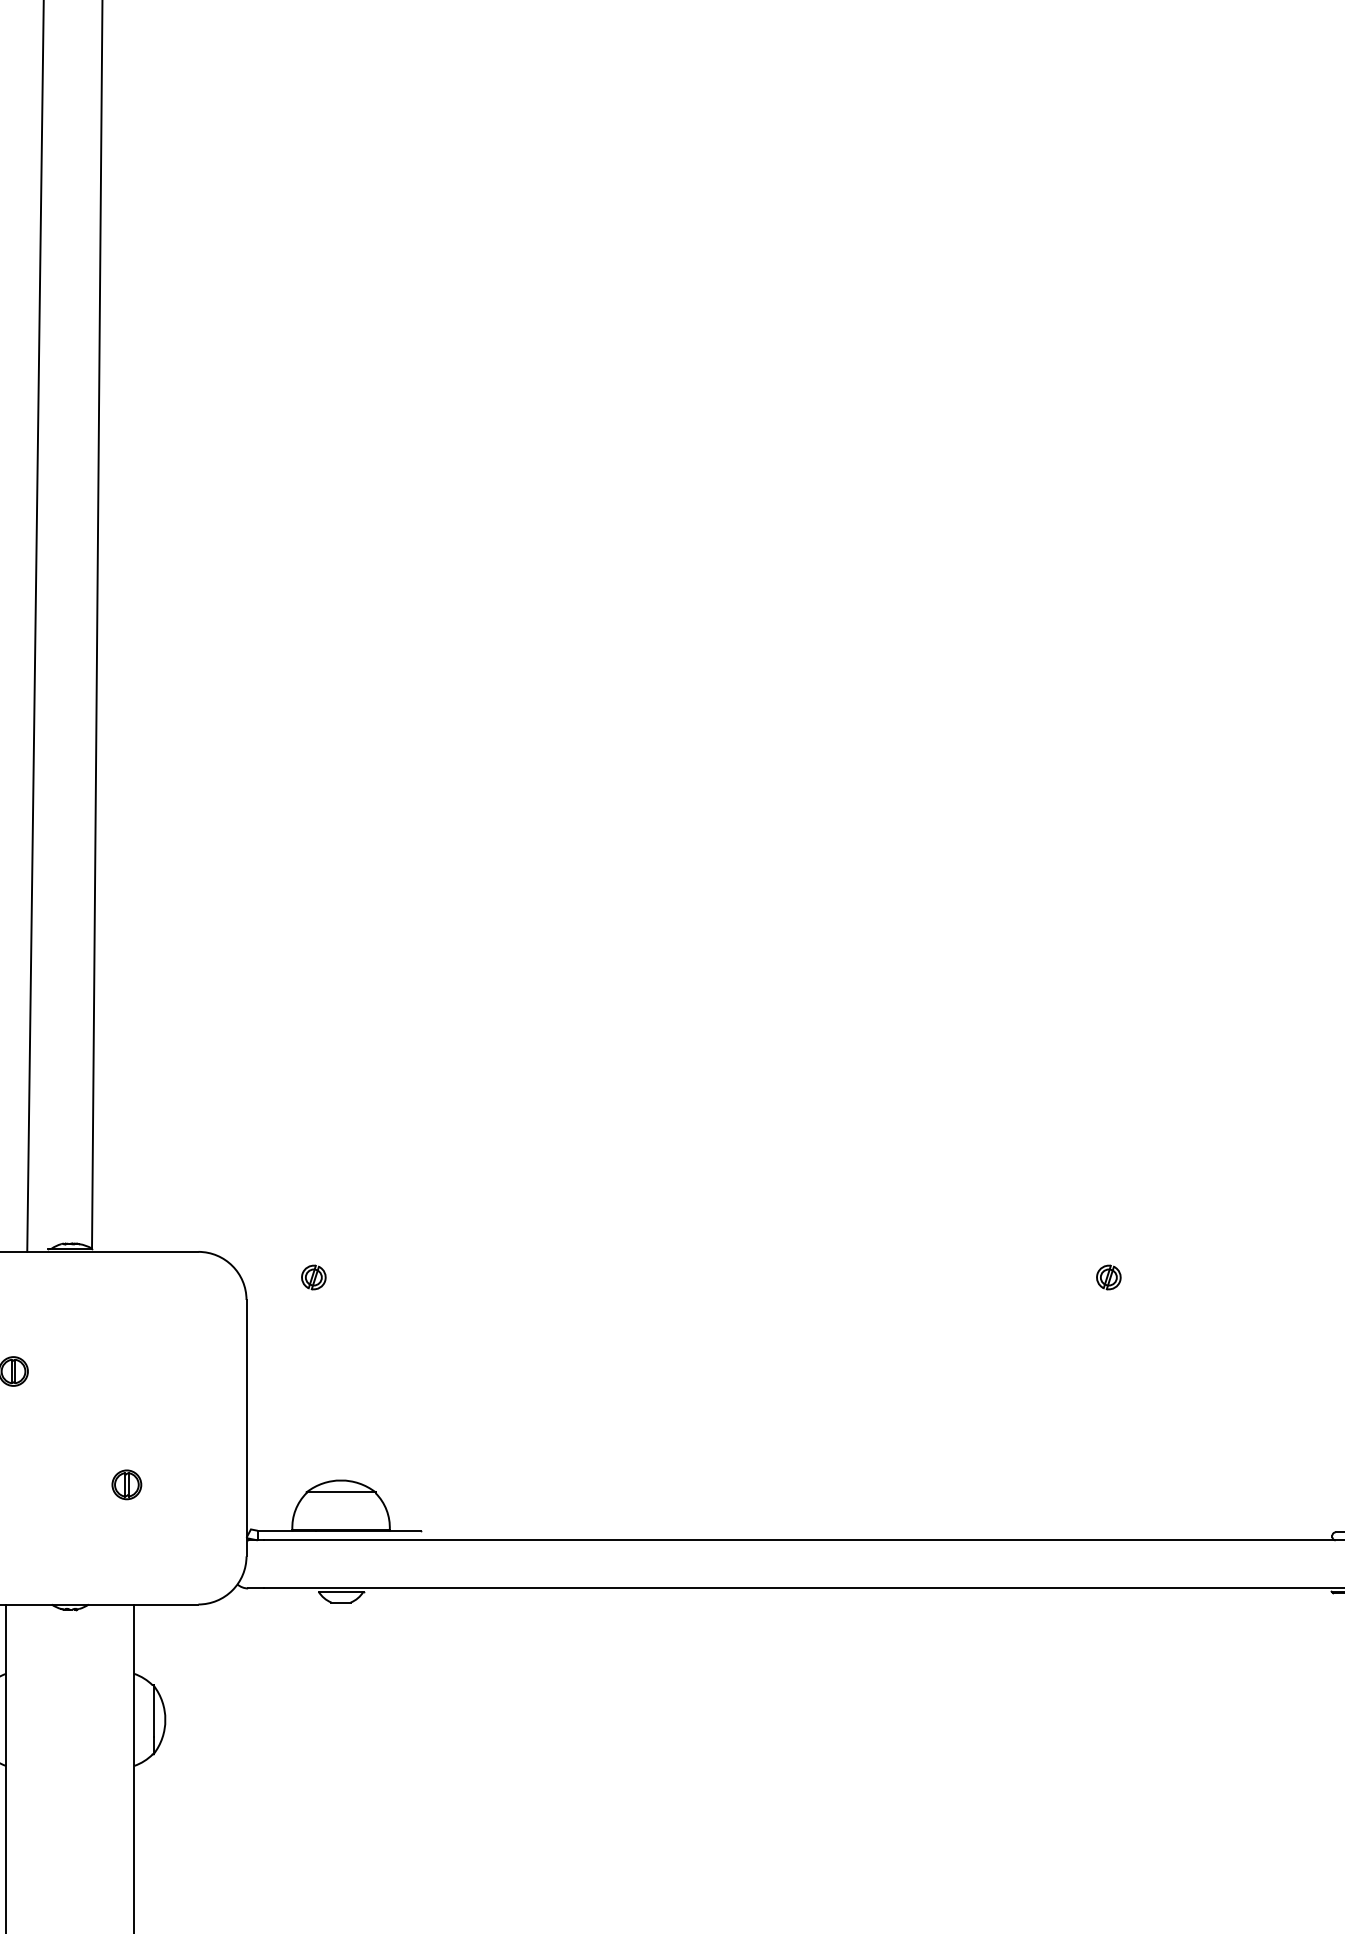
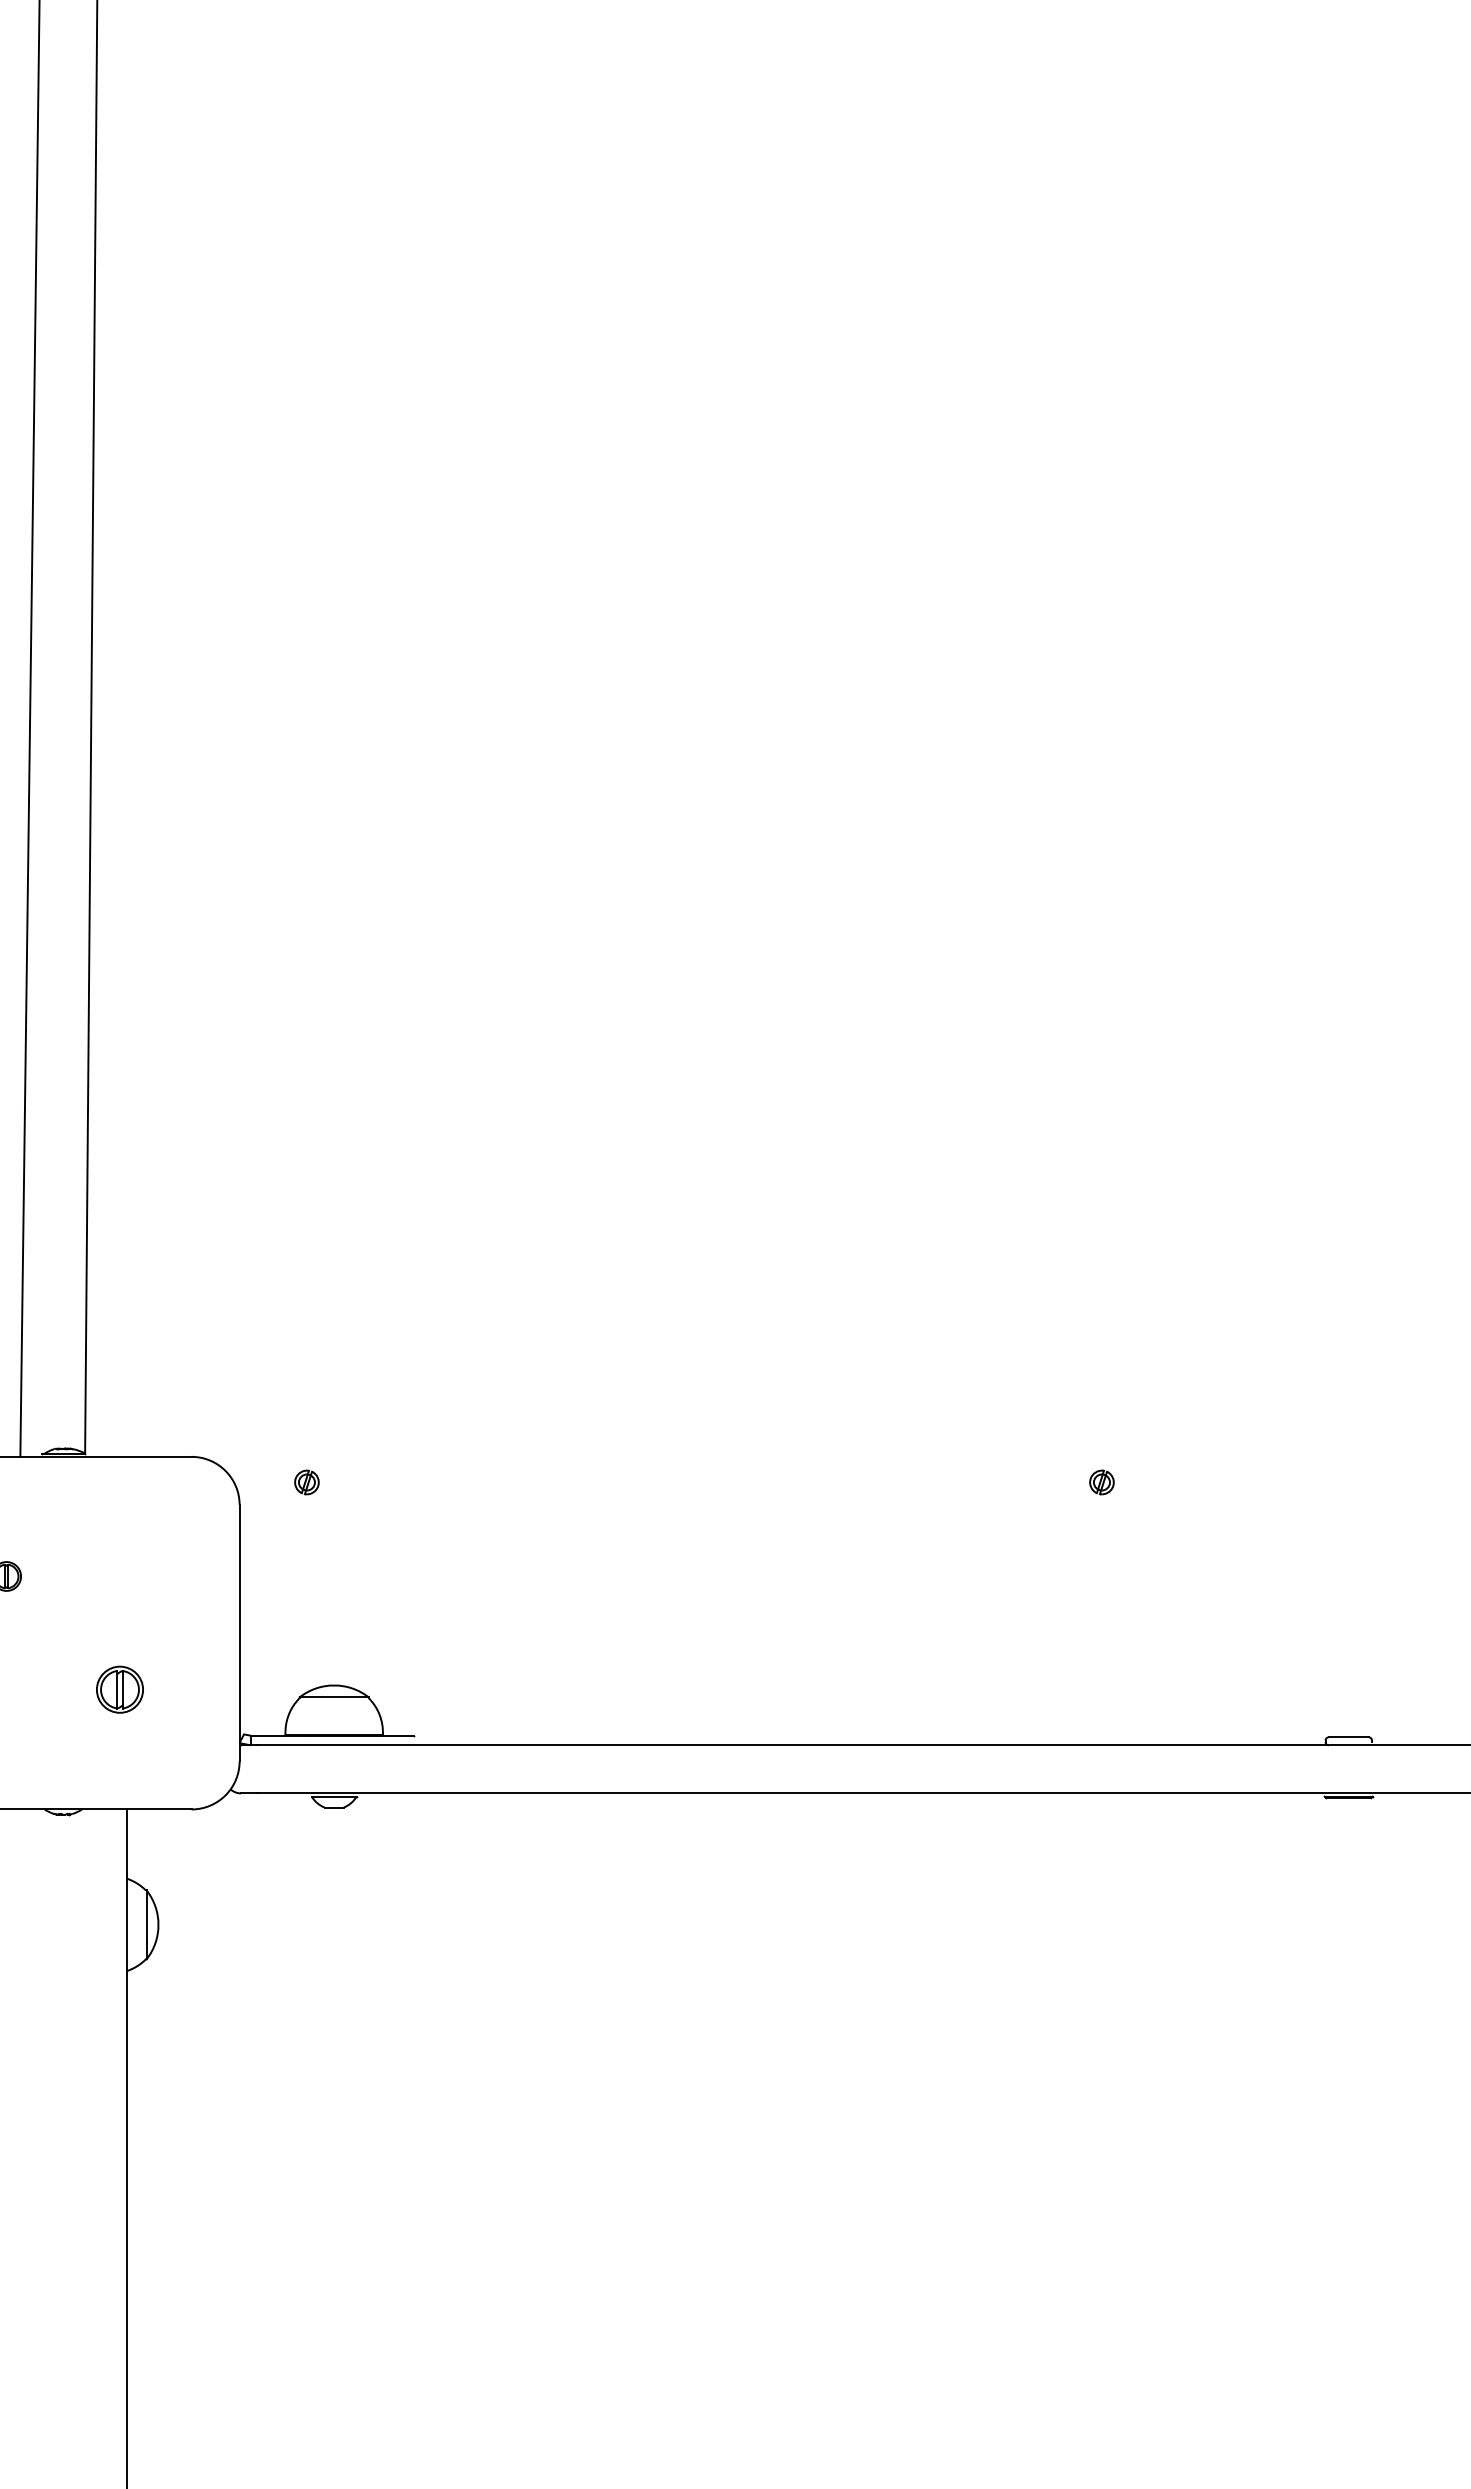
part: (126, 1484) -> (119, 1689), size x1.6

